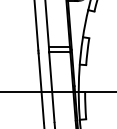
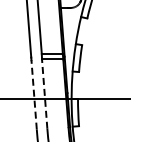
line: (41, 87) -> (34, 94), solid -> dashed
line: (51, 87) -> (44, 94), solid -> dashed

